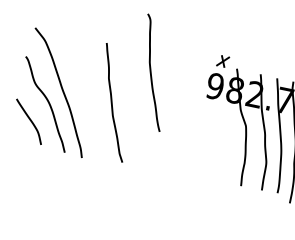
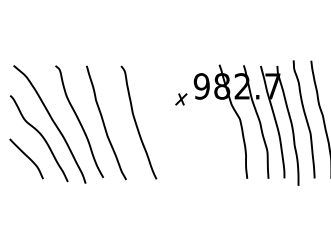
part: (223, 61) -> (181, 99), moved
curve: (151, 72) -> (136, 122), moved
curve: (88, 95) -> (79, 121), added

